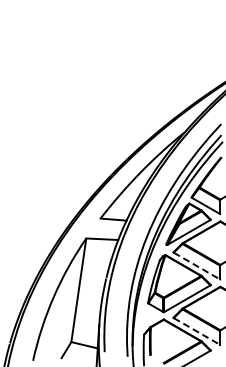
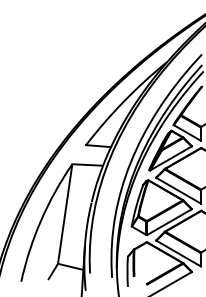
line: (196, 266) -> (178, 191), dashed -> solid
line: (196, 331) -> (178, 253), dashed -> solid

